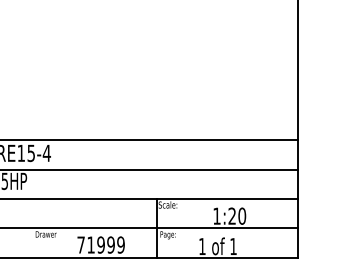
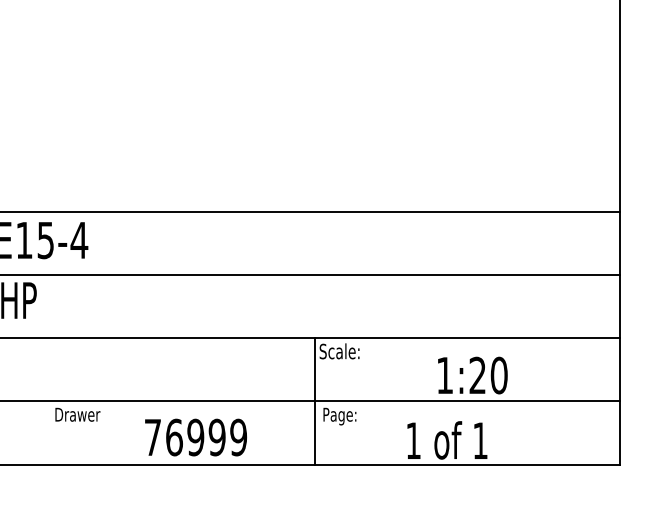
text: (91, 244) -> (175, 436), 71999 -> 76999

